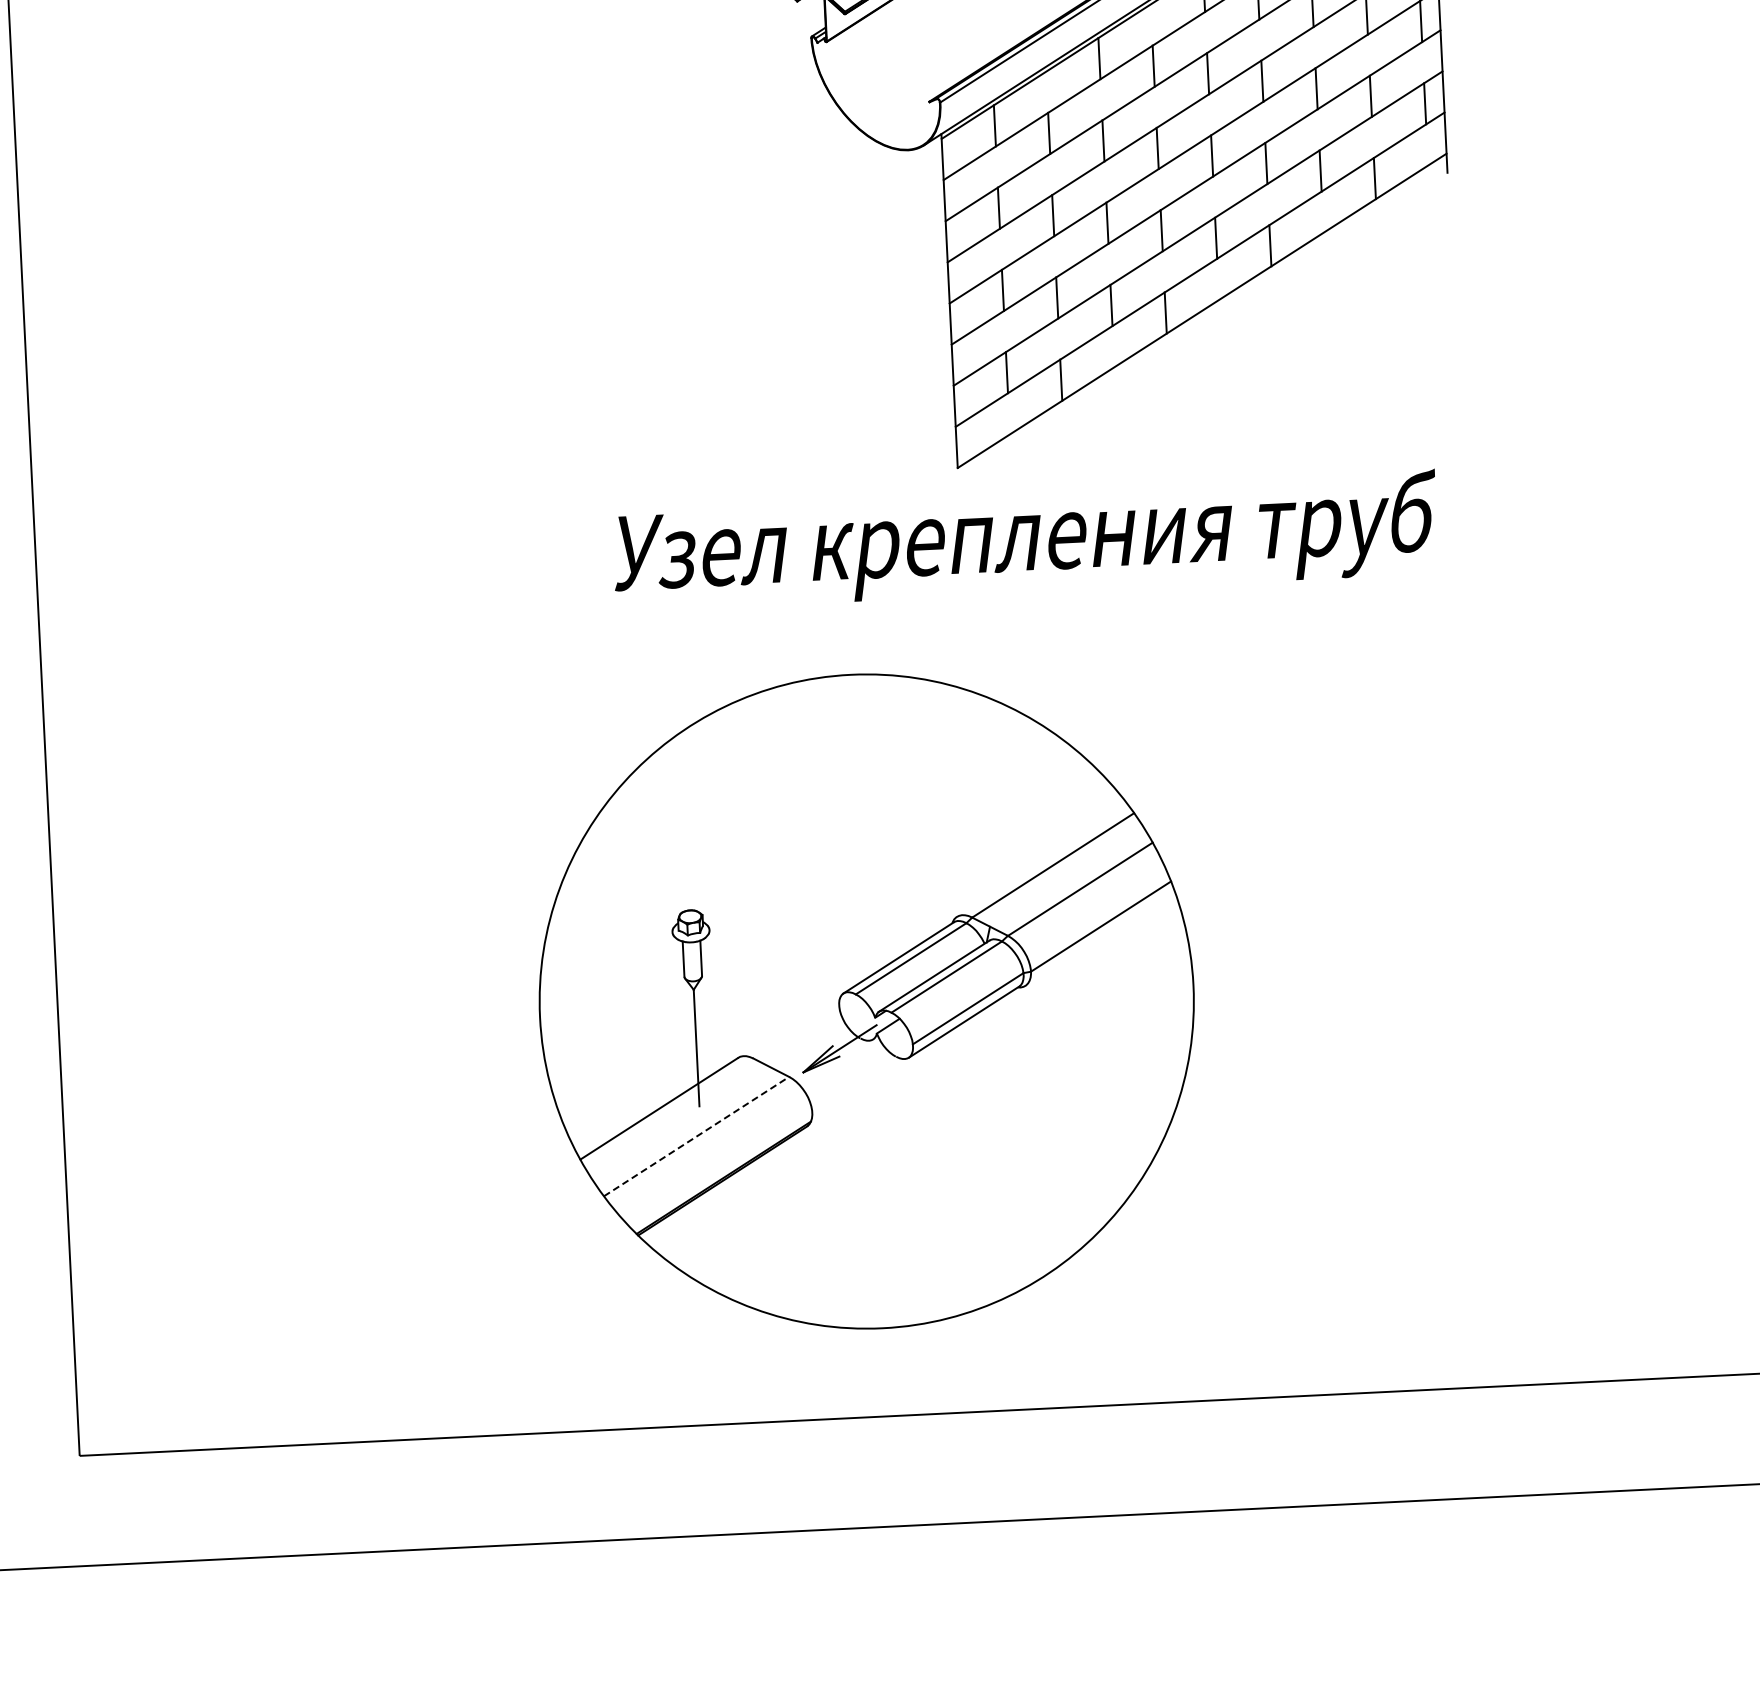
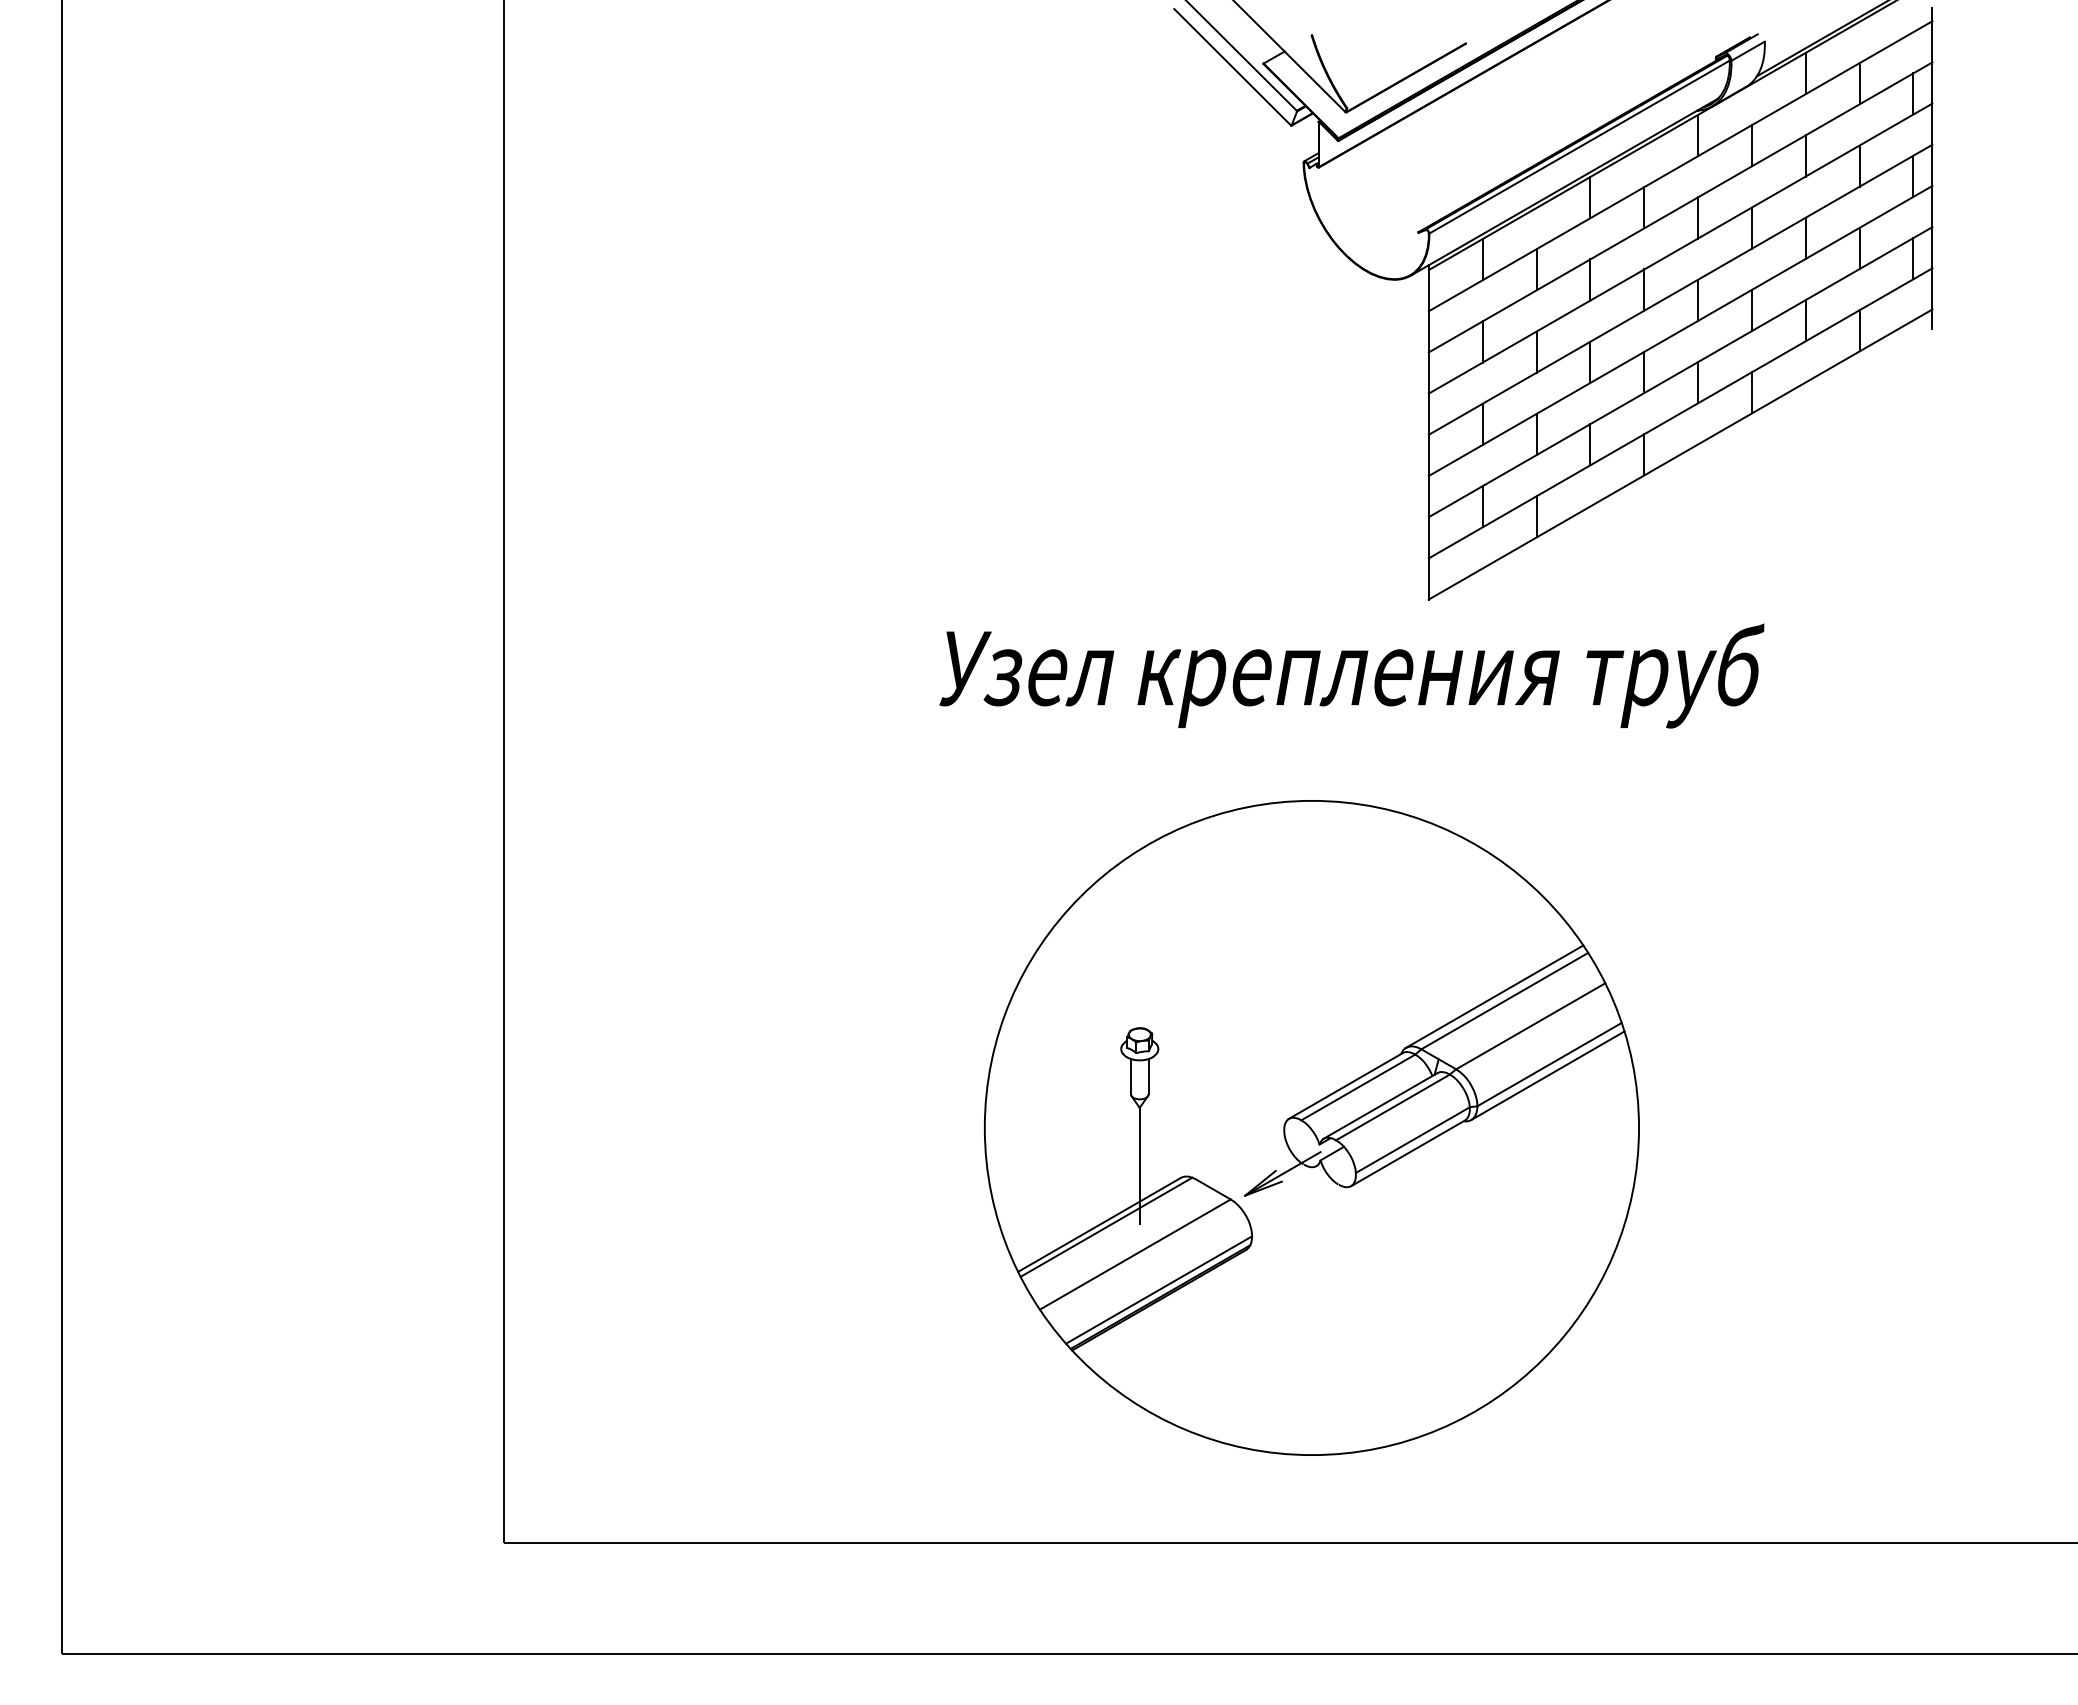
text: (1025, 540) -> (1351, 675), moved
line: (1042, 861) -> (1494, 996), added
line: (1099, 937) -> (1547, 1075), added
line: (666, 1109) -> (1106, 1226), added
line: (696, 1136) -> (1135, 1254), dashed -> solid
line: (722, 1170) -> (1159, 1289), added

